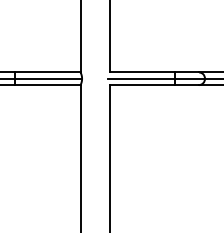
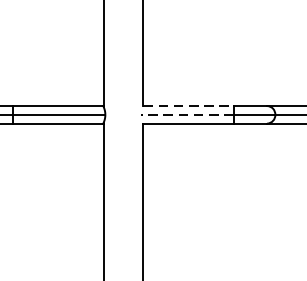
line: (142, 72) -> (188, 106), solid -> dashed
line: (141, 78) -> (187, 114), solid -> dashed

